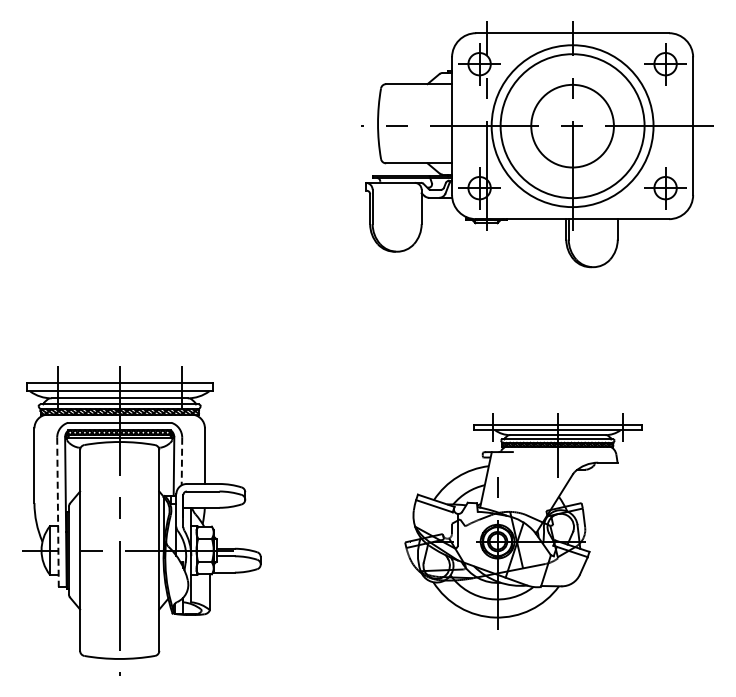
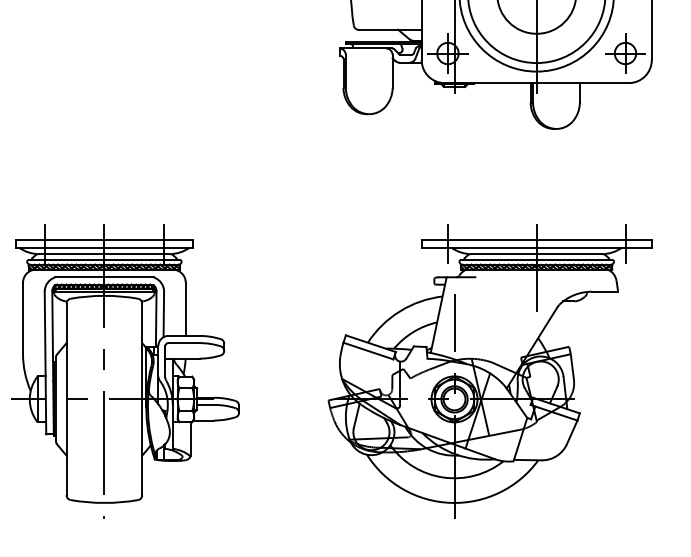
line: (181, 461) -> (163, 314), dashed -> solid
line: (58, 512) -> (45, 363), dashed -> solid
part: (523, 520) -> (489, 370), size x1.43

